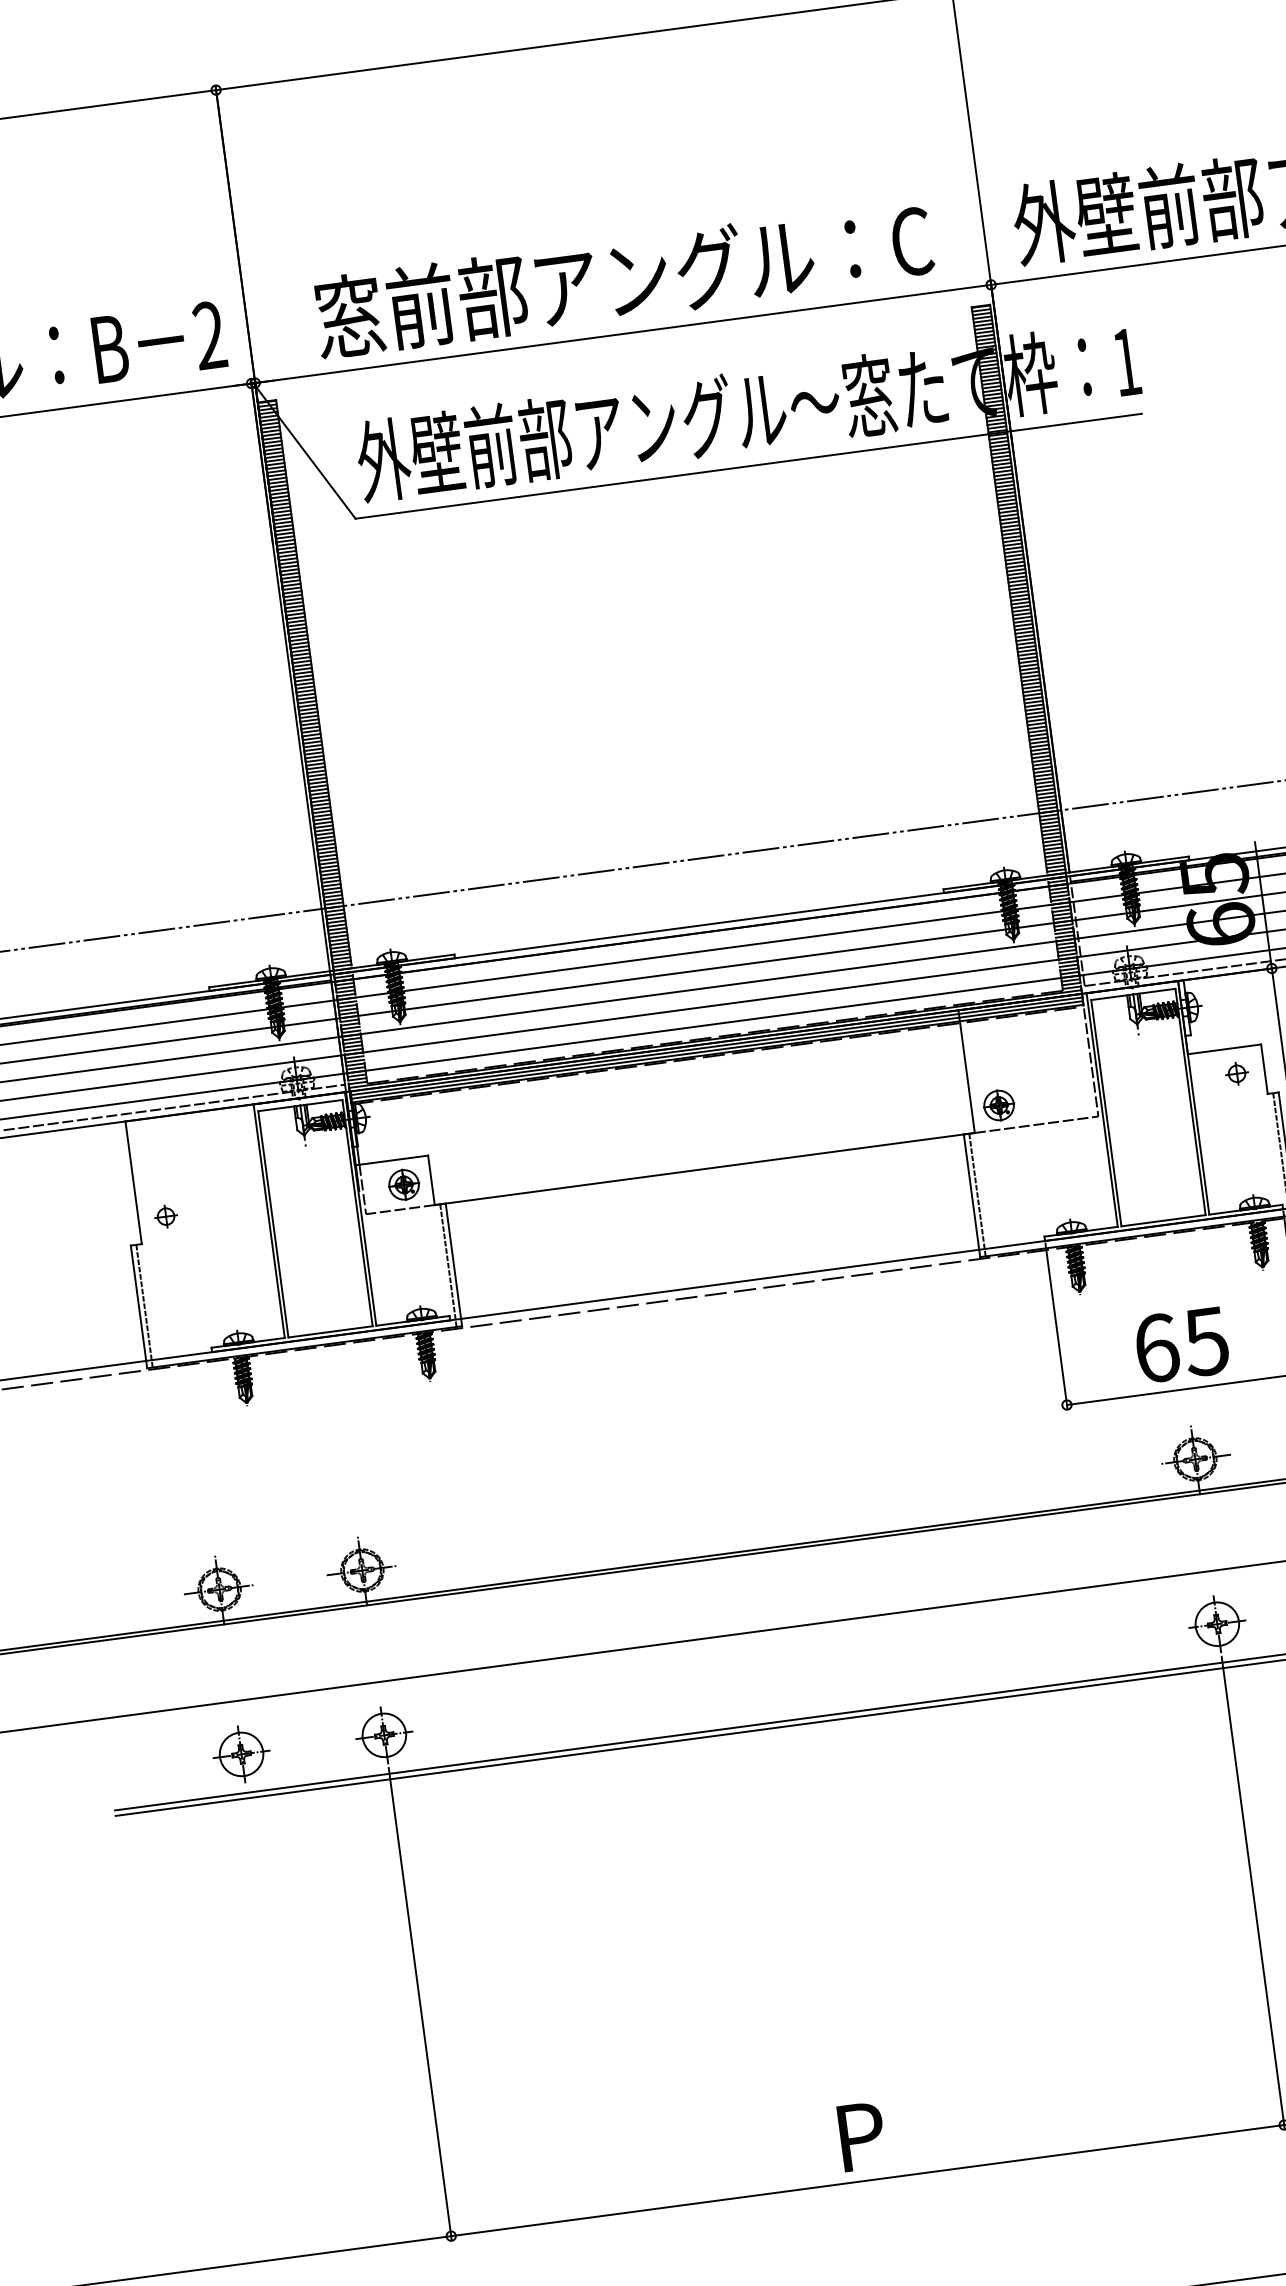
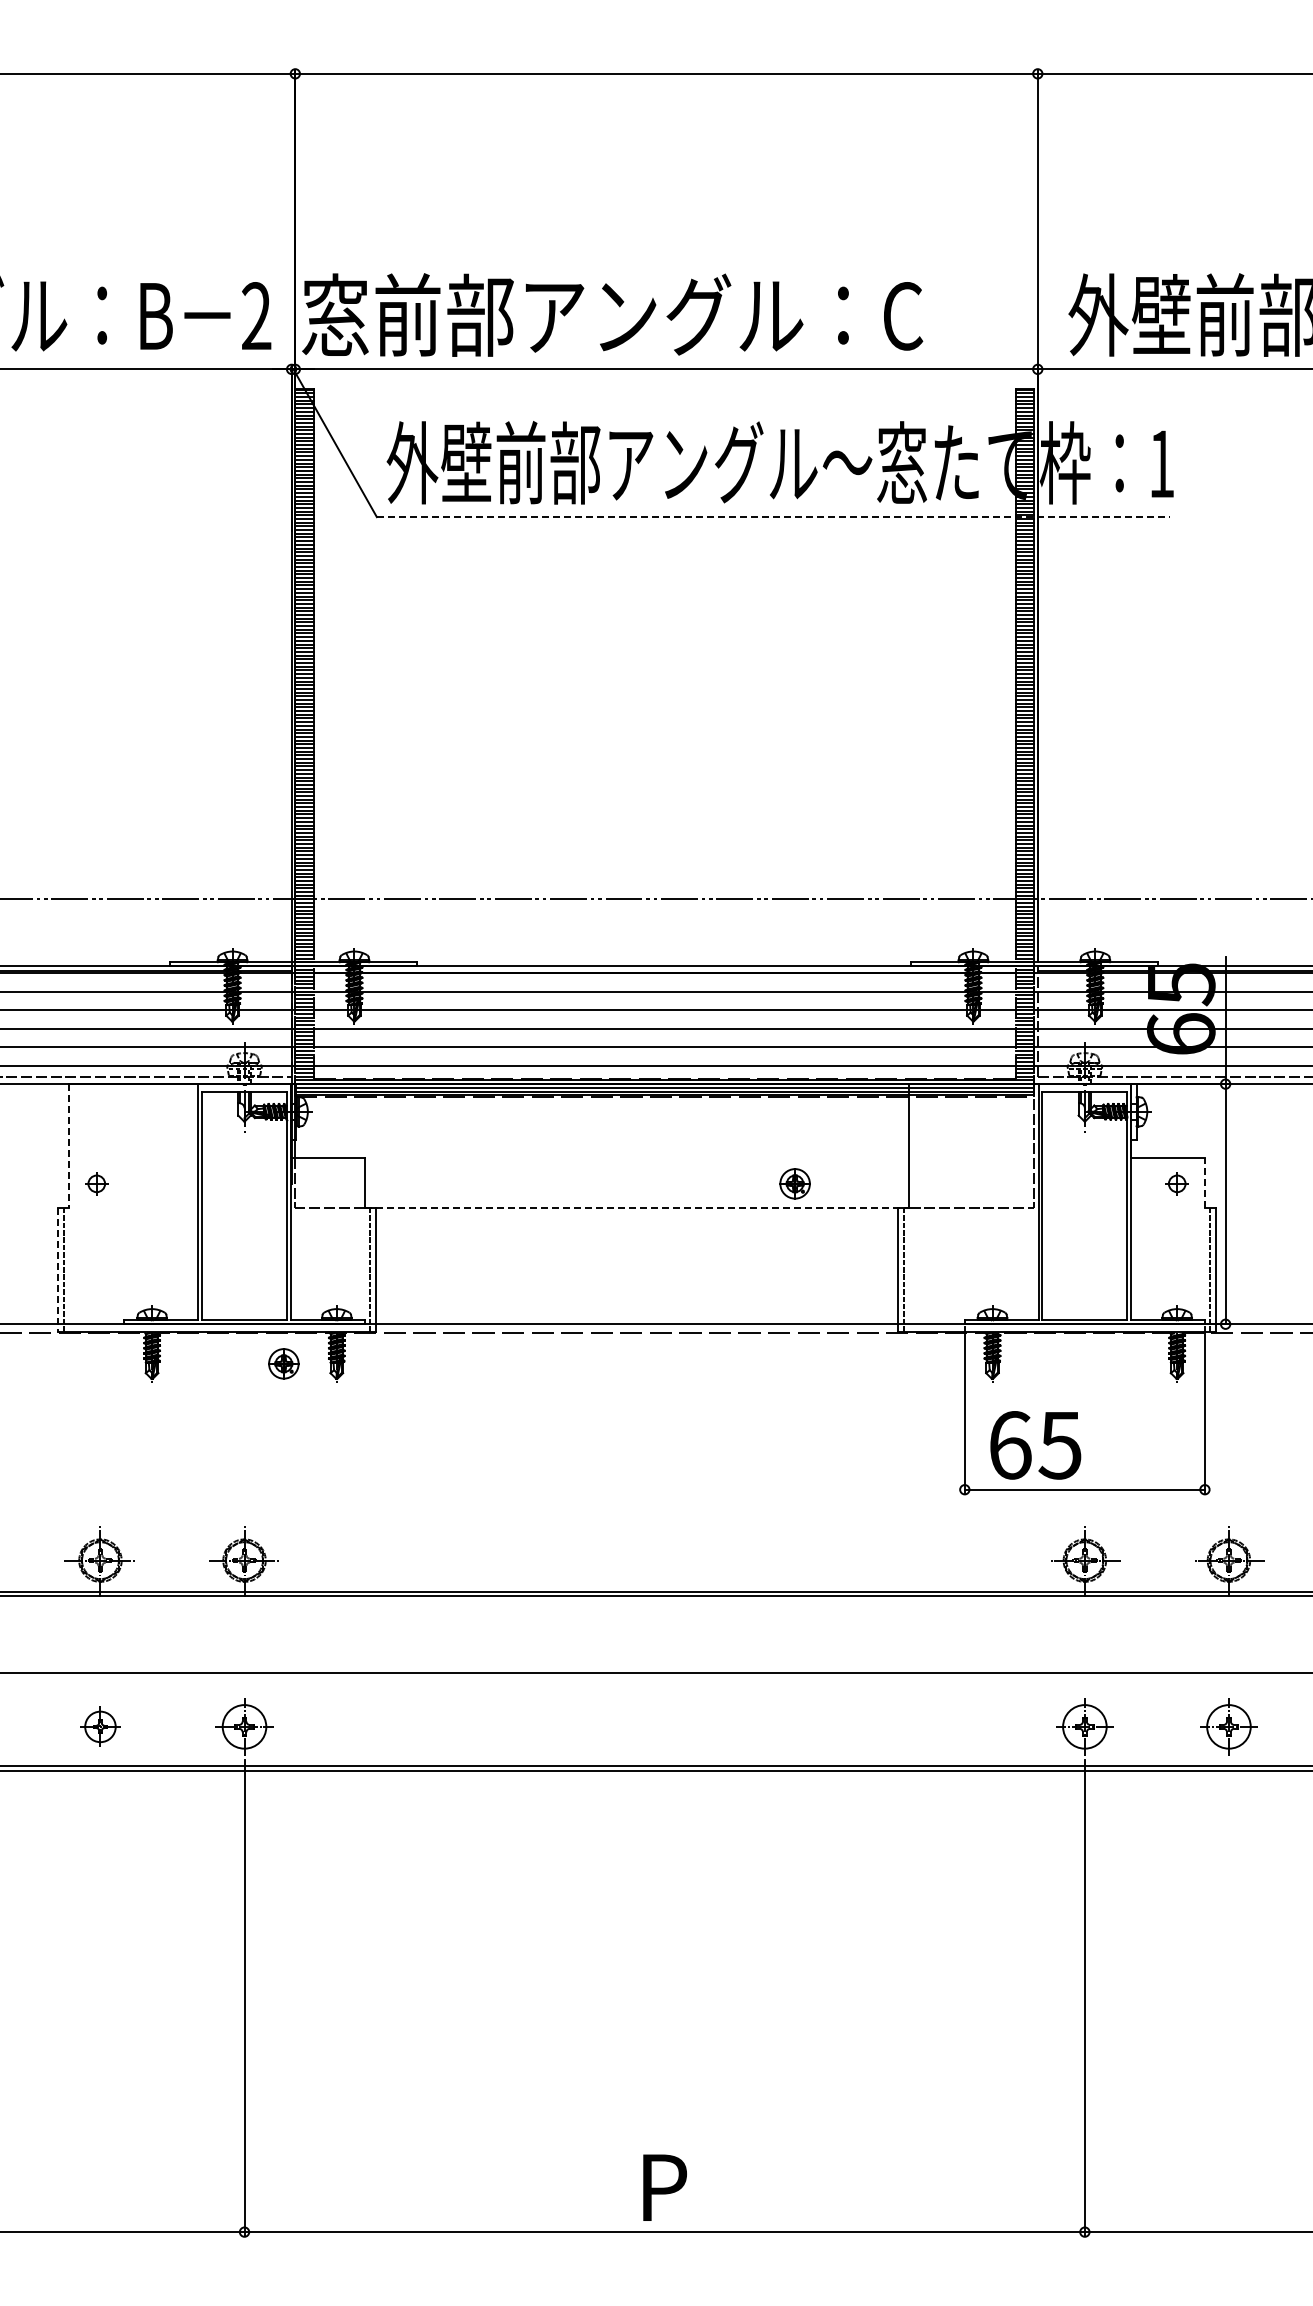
text: (623, 278) -> (612, 314), moved
line: (748, 466) -> (773, 517), solid -> dashed
line: (1263, 1068) -> (1204, 1182), solid -> dashed
part: (998, 1105) -> (794, 1183), moved
line: (705, 1168) -> (637, 1207), solid -> dashed
line: (134, 1183) -> (69, 1146), solid -> dashed
part: (403, 1184) -> (283, 1363), moved
line: (138, 1306) -> (57, 1269), solid -> dashed
text: (1181, 1345) -> (1035, 1445), moved
part: (241, 1754) -> (100, 1726), size x0.7

